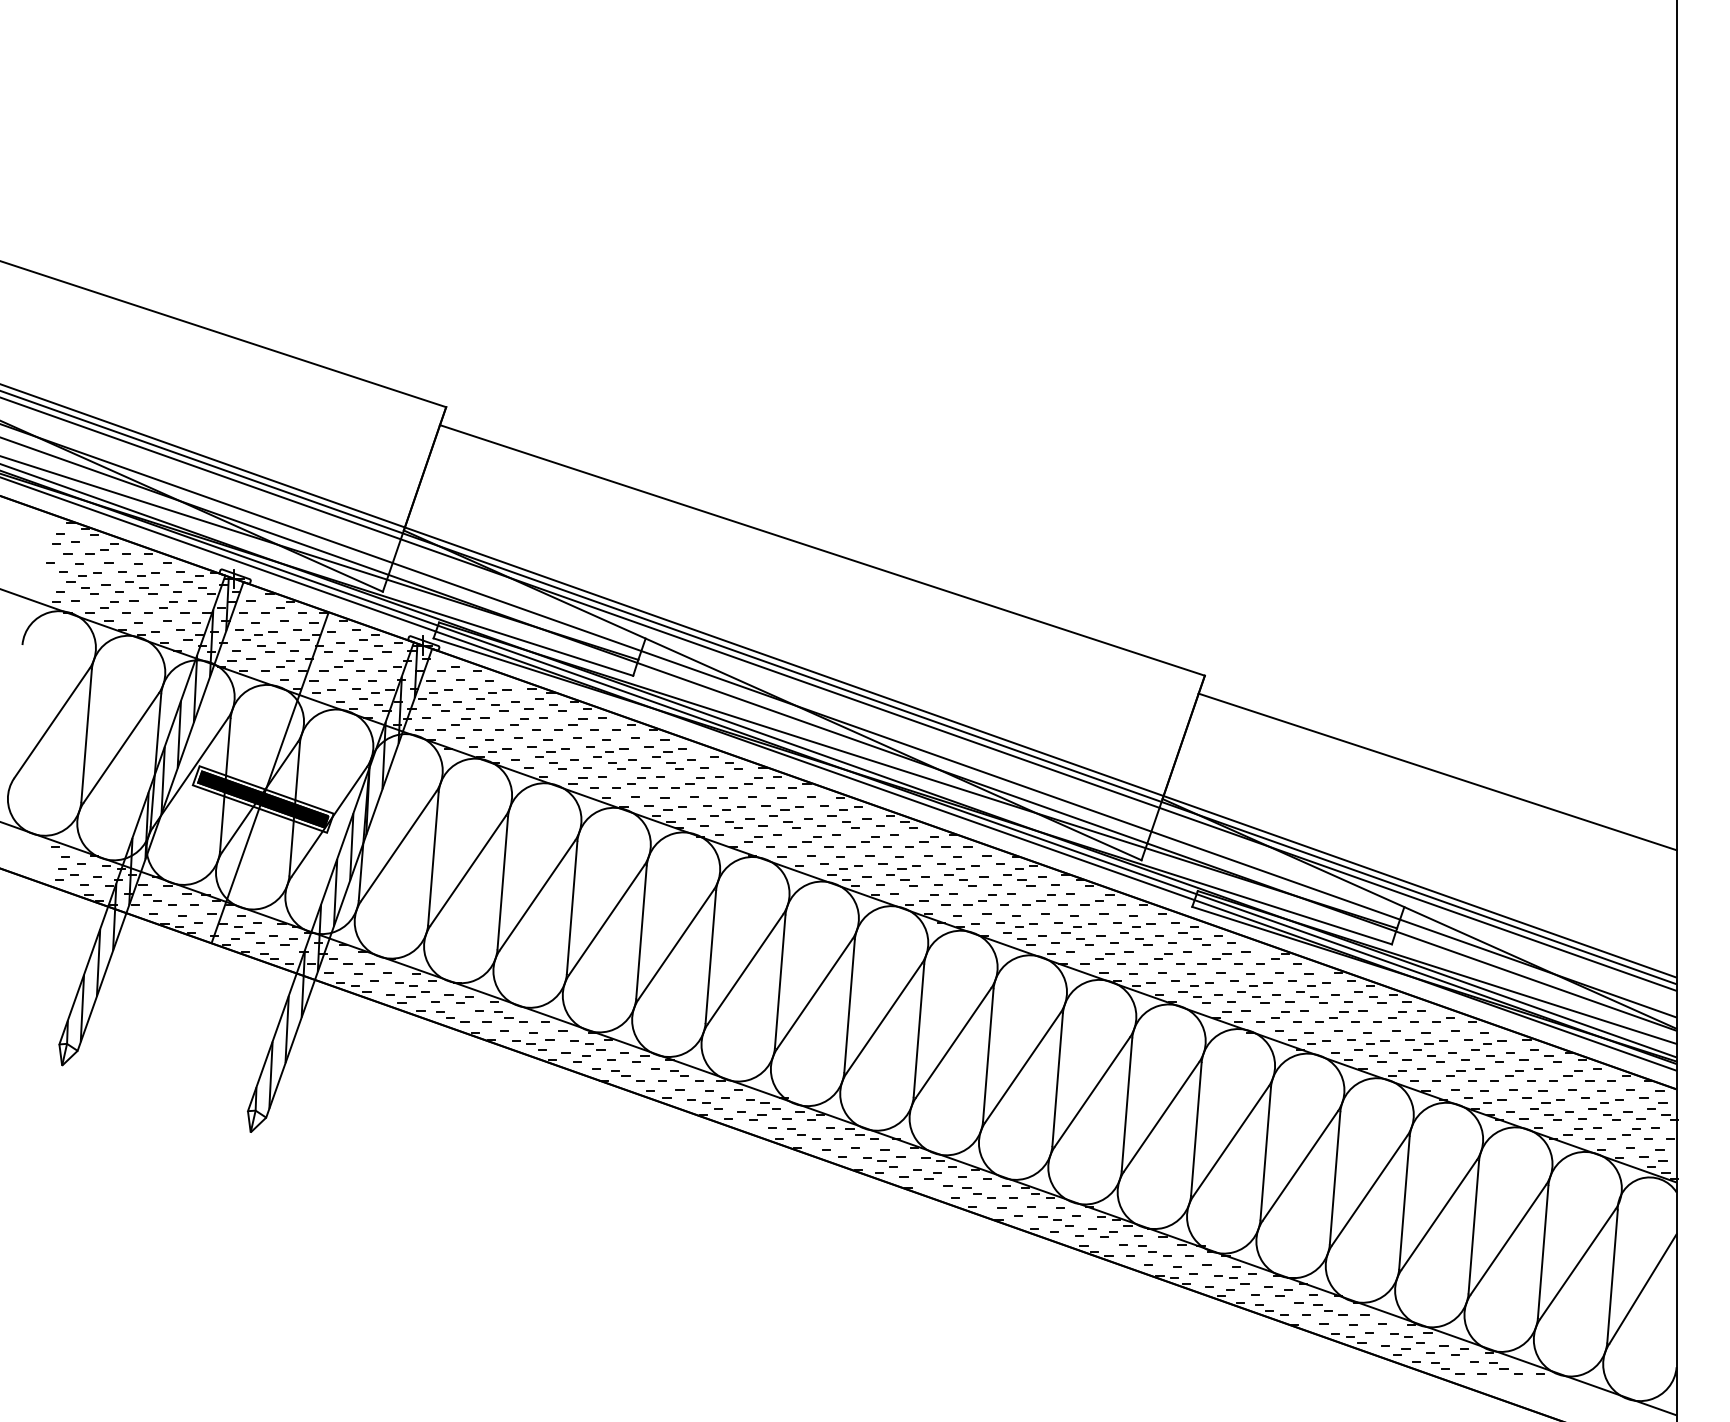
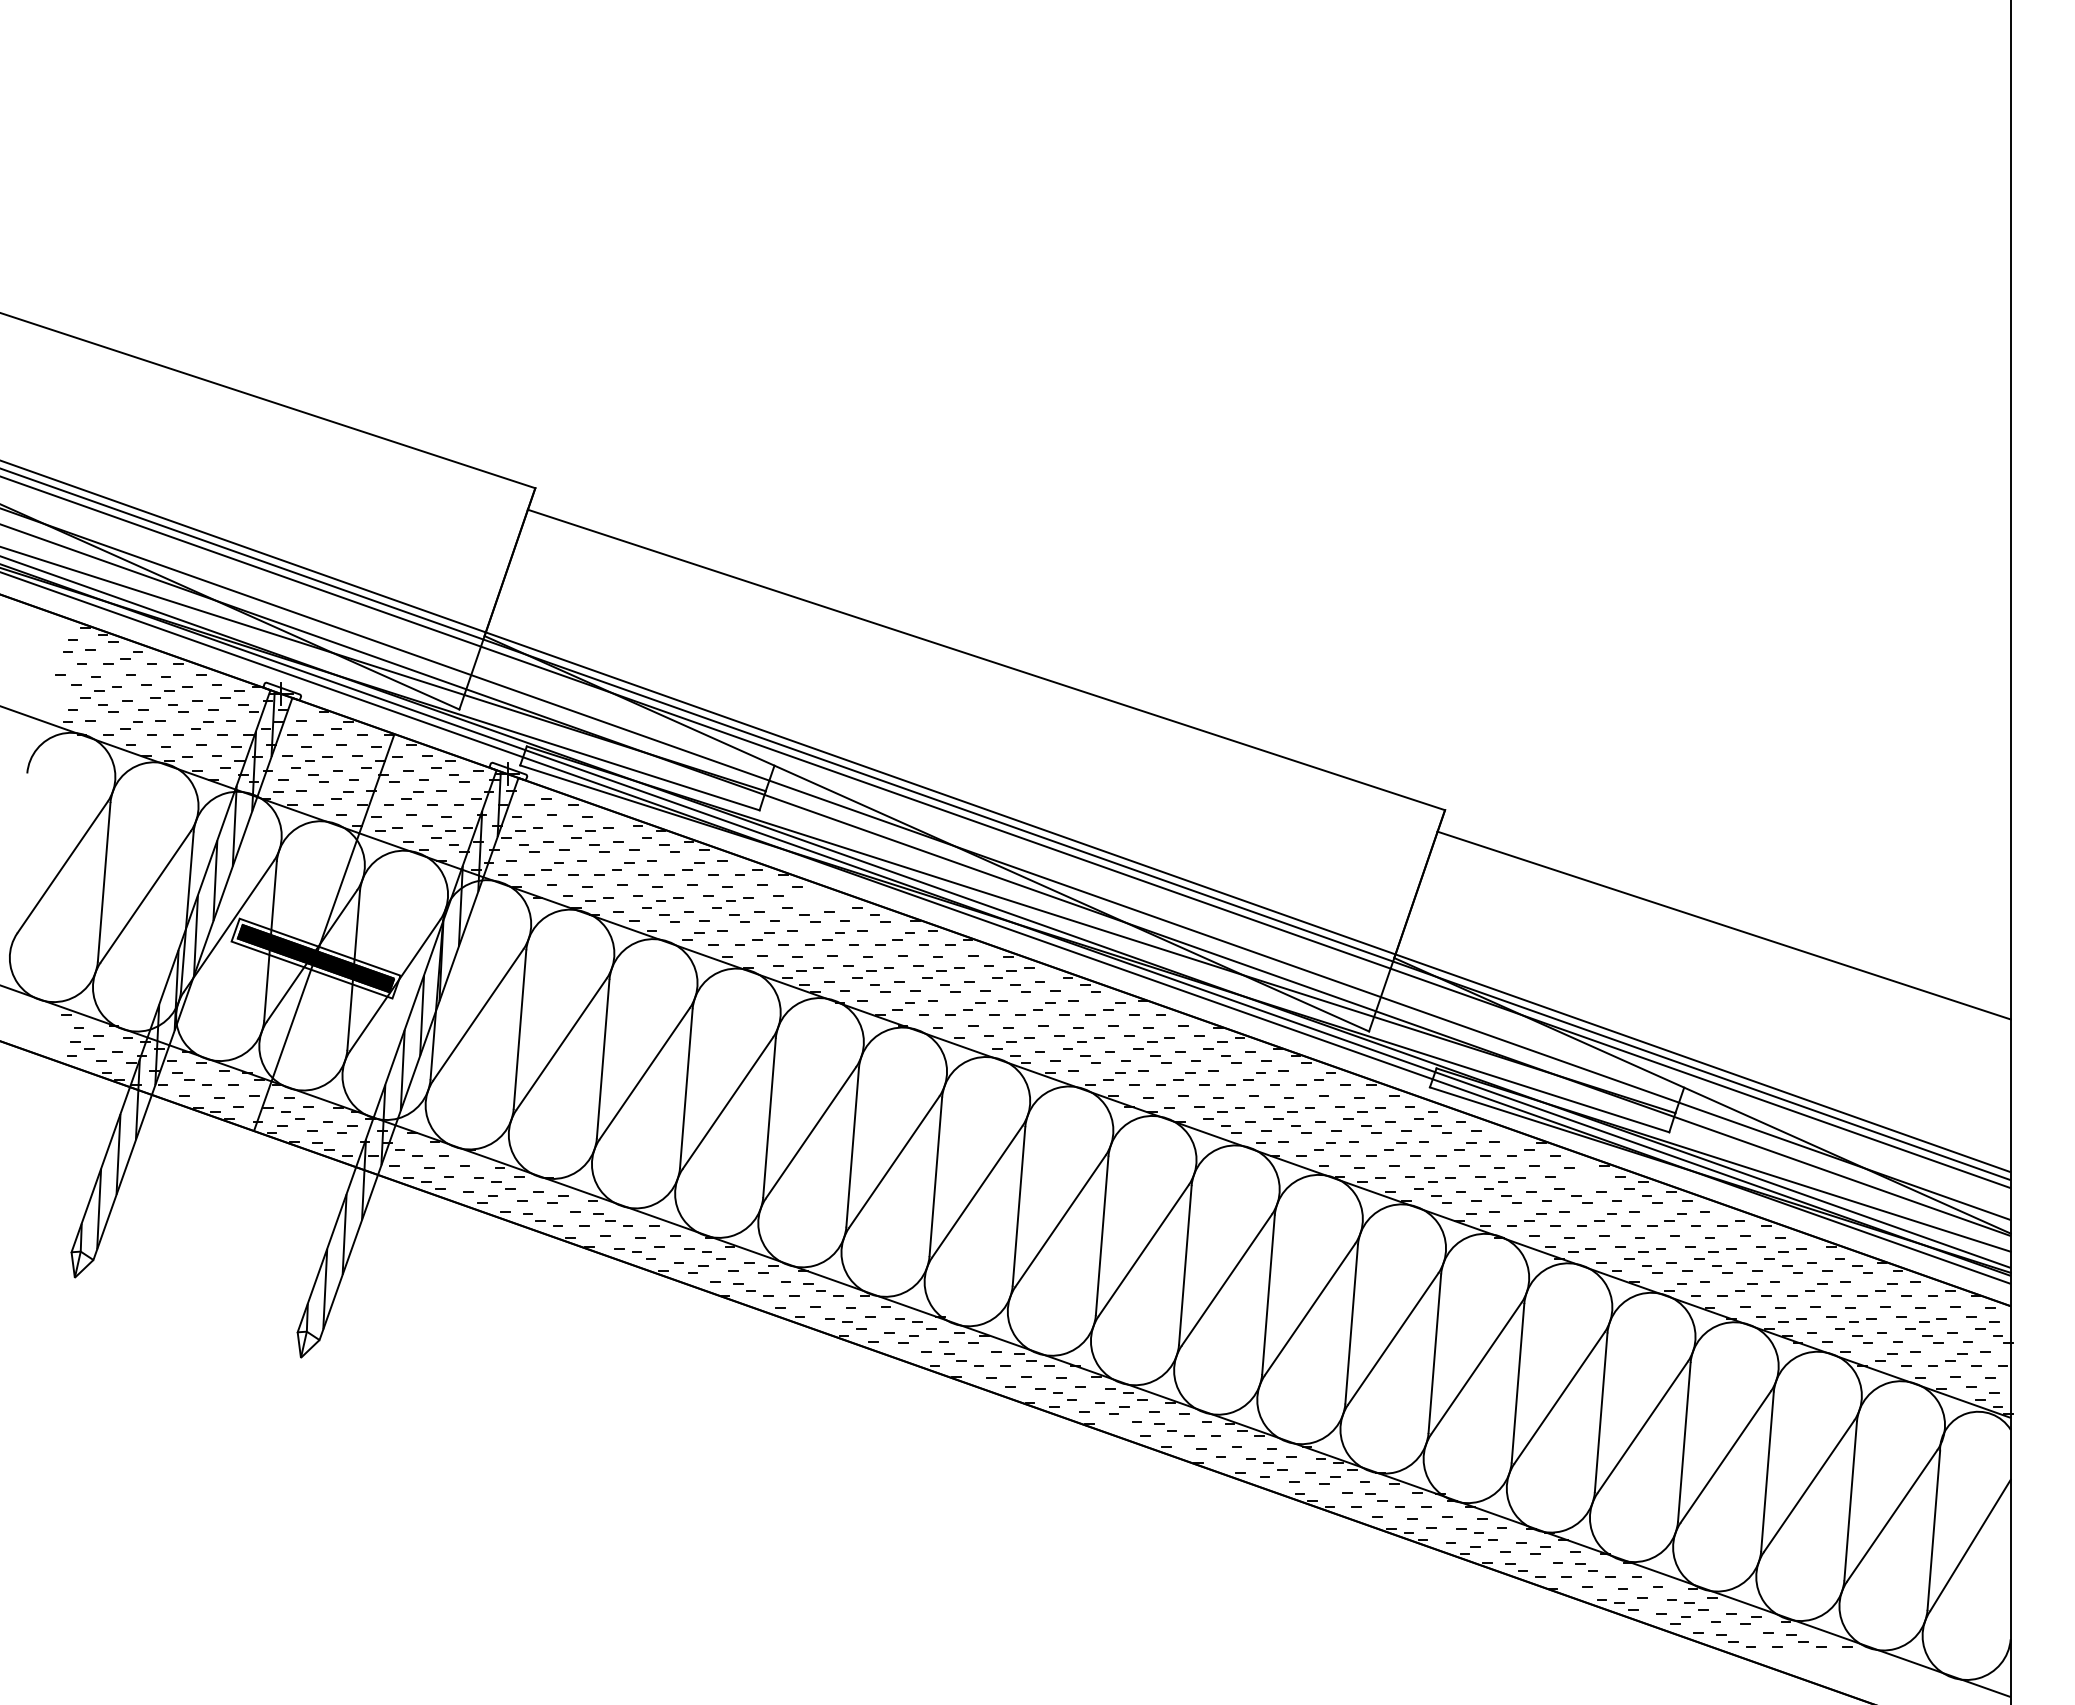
part: (674, 750) -> (809, 899), removed
part: (1318, 983) -> (1581, 1179), removed

